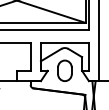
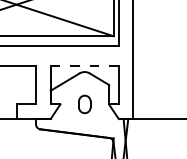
line: (64, 43) -> (84, 65), solid -> dashed
part: (64, 70) -> (84, 104), size x0.6

